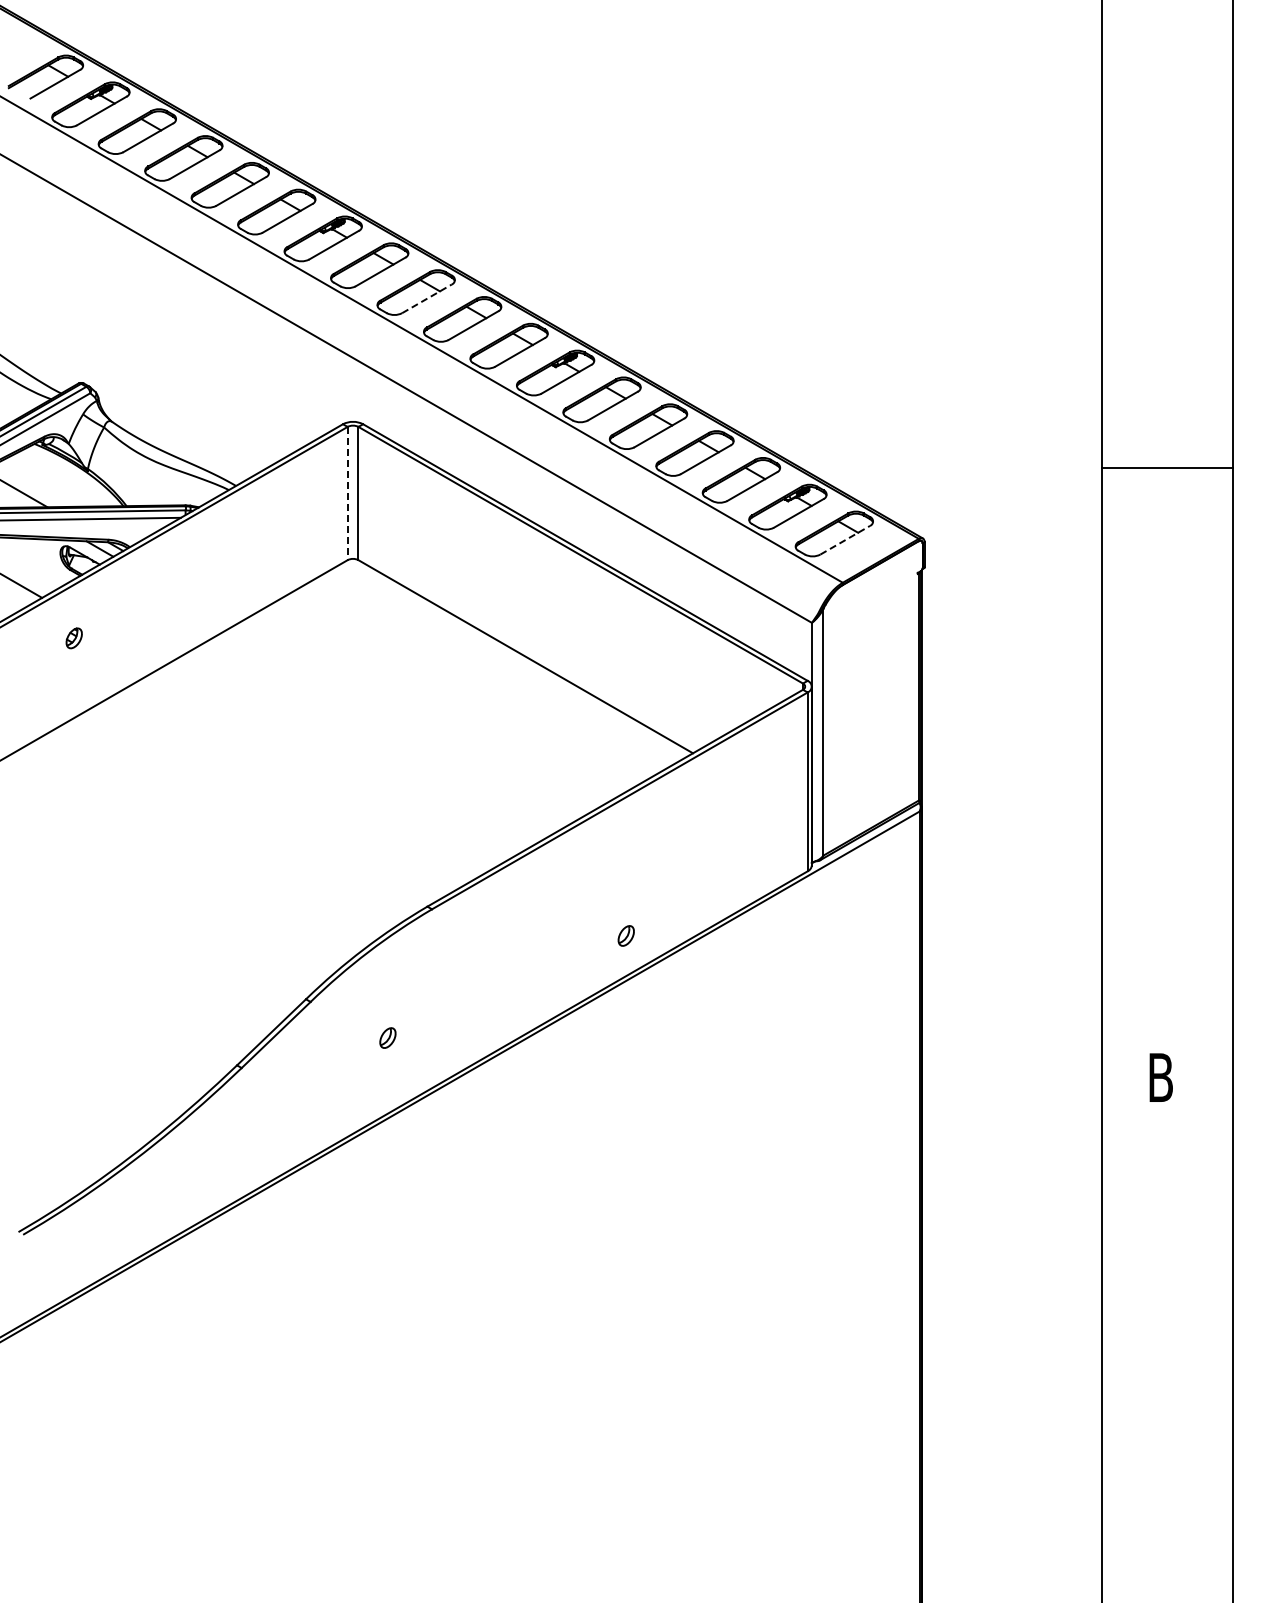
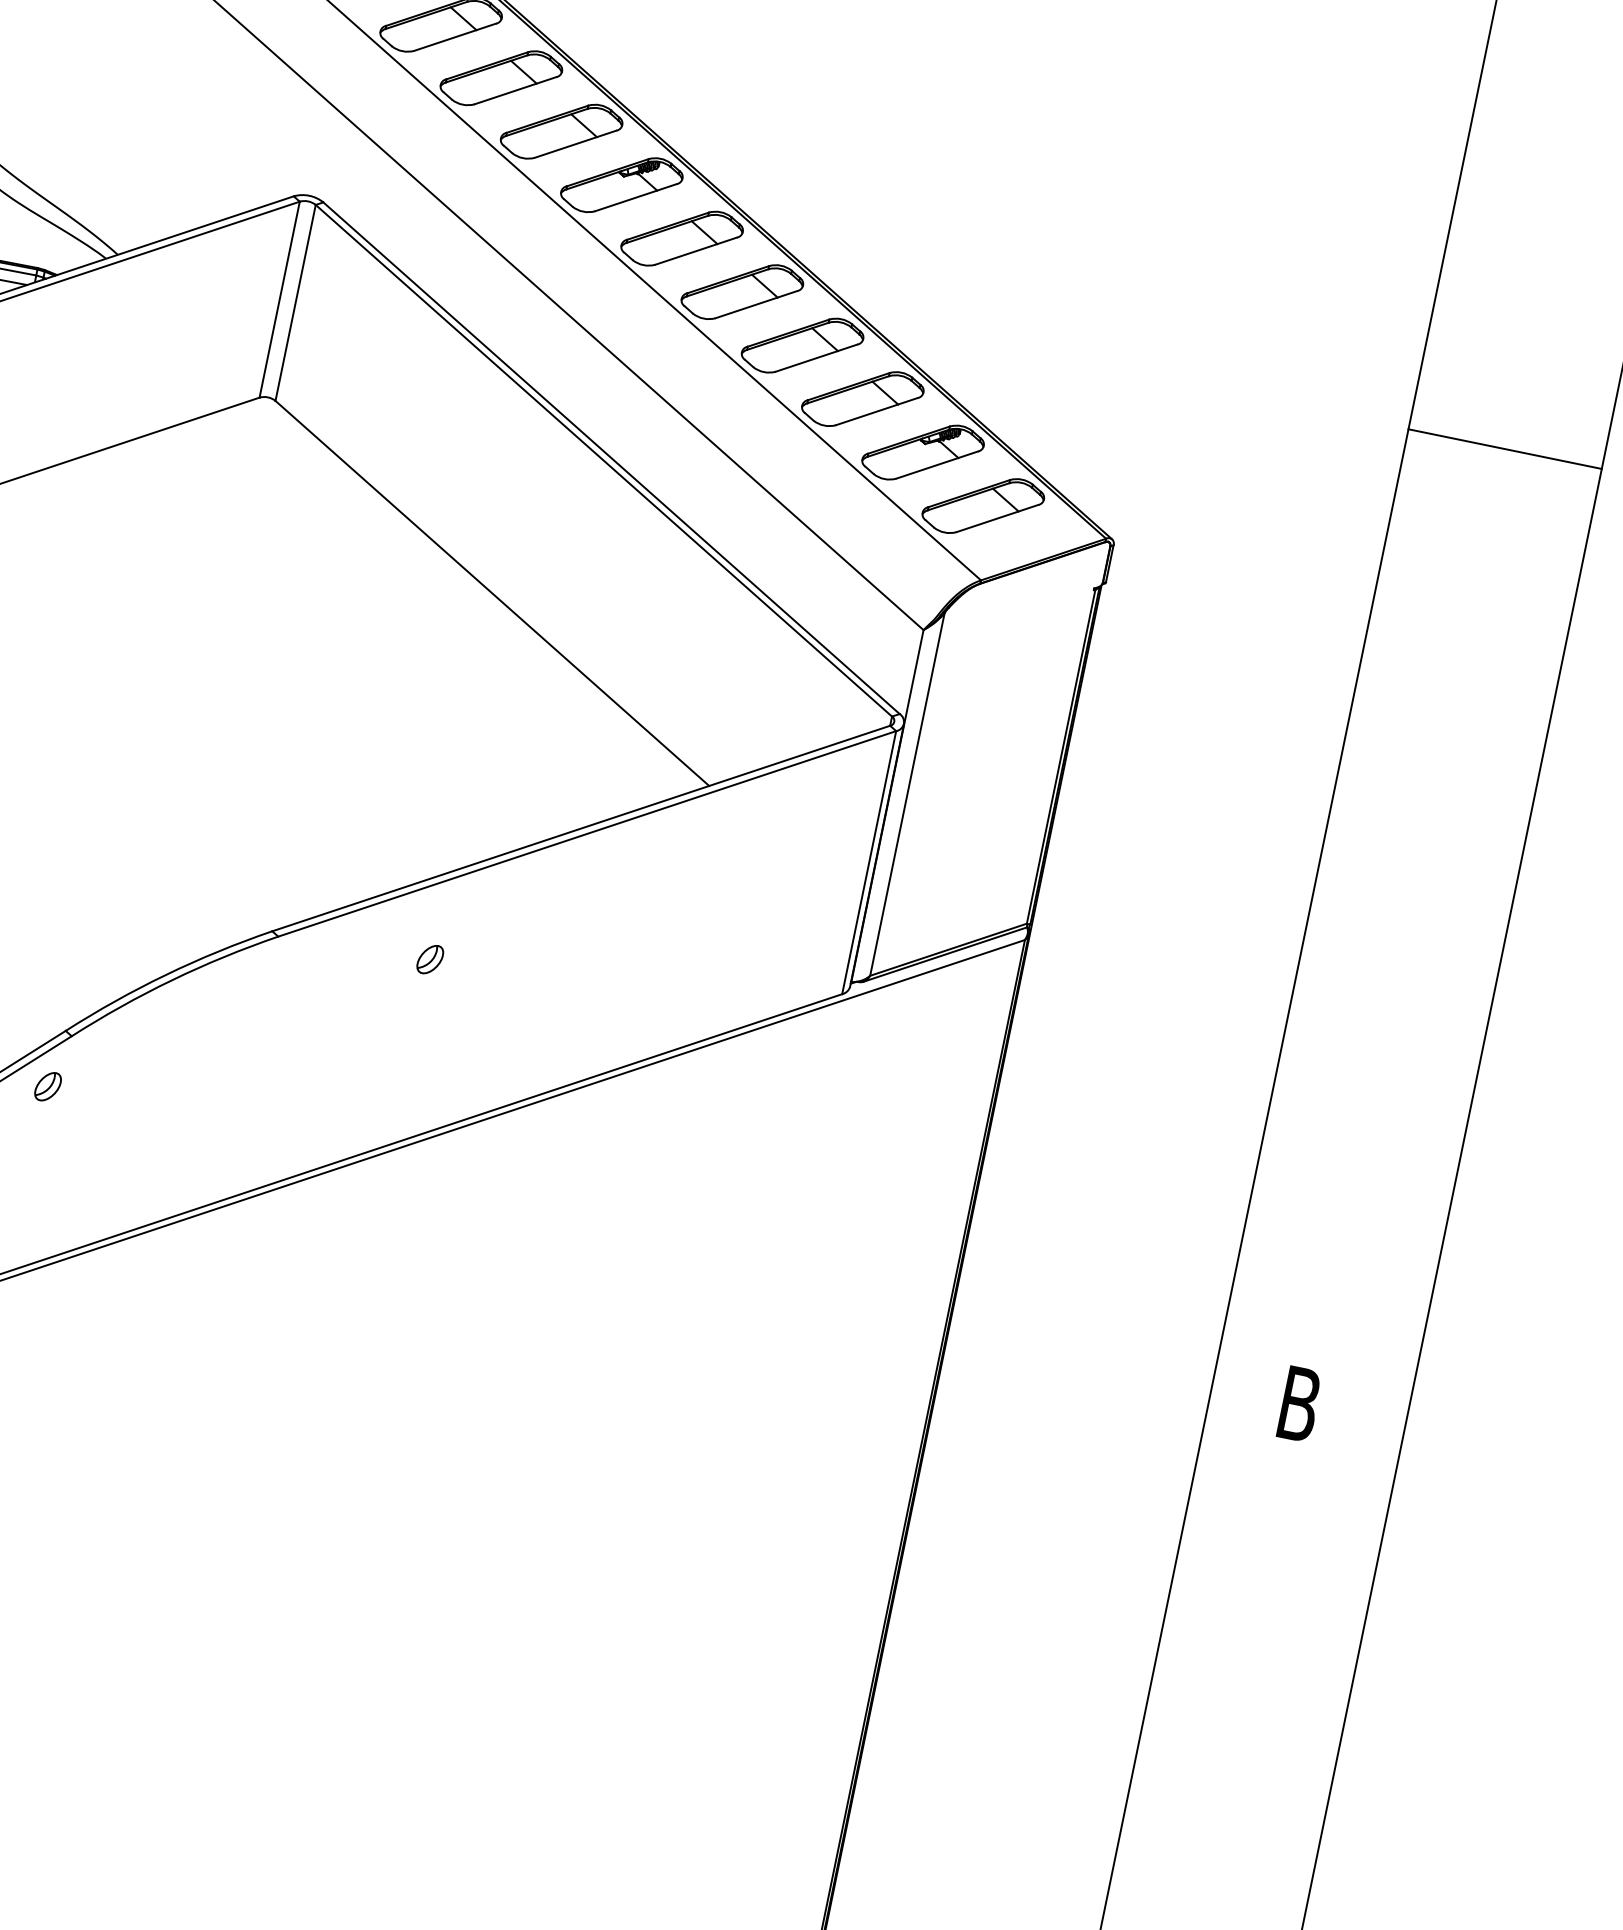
line: (427, 298) -> (456, 36), dashed -> solid
line: (1166, 467) -> (1504, 448), moved
line: (347, 493) -> (279, 299), dashed -> solid
line: (845, 540) -> (997, 519), dashed -> solid
part: (625, 935) -> (429, 958), moved
part: (387, 1037) -> (47, 1085), moved

